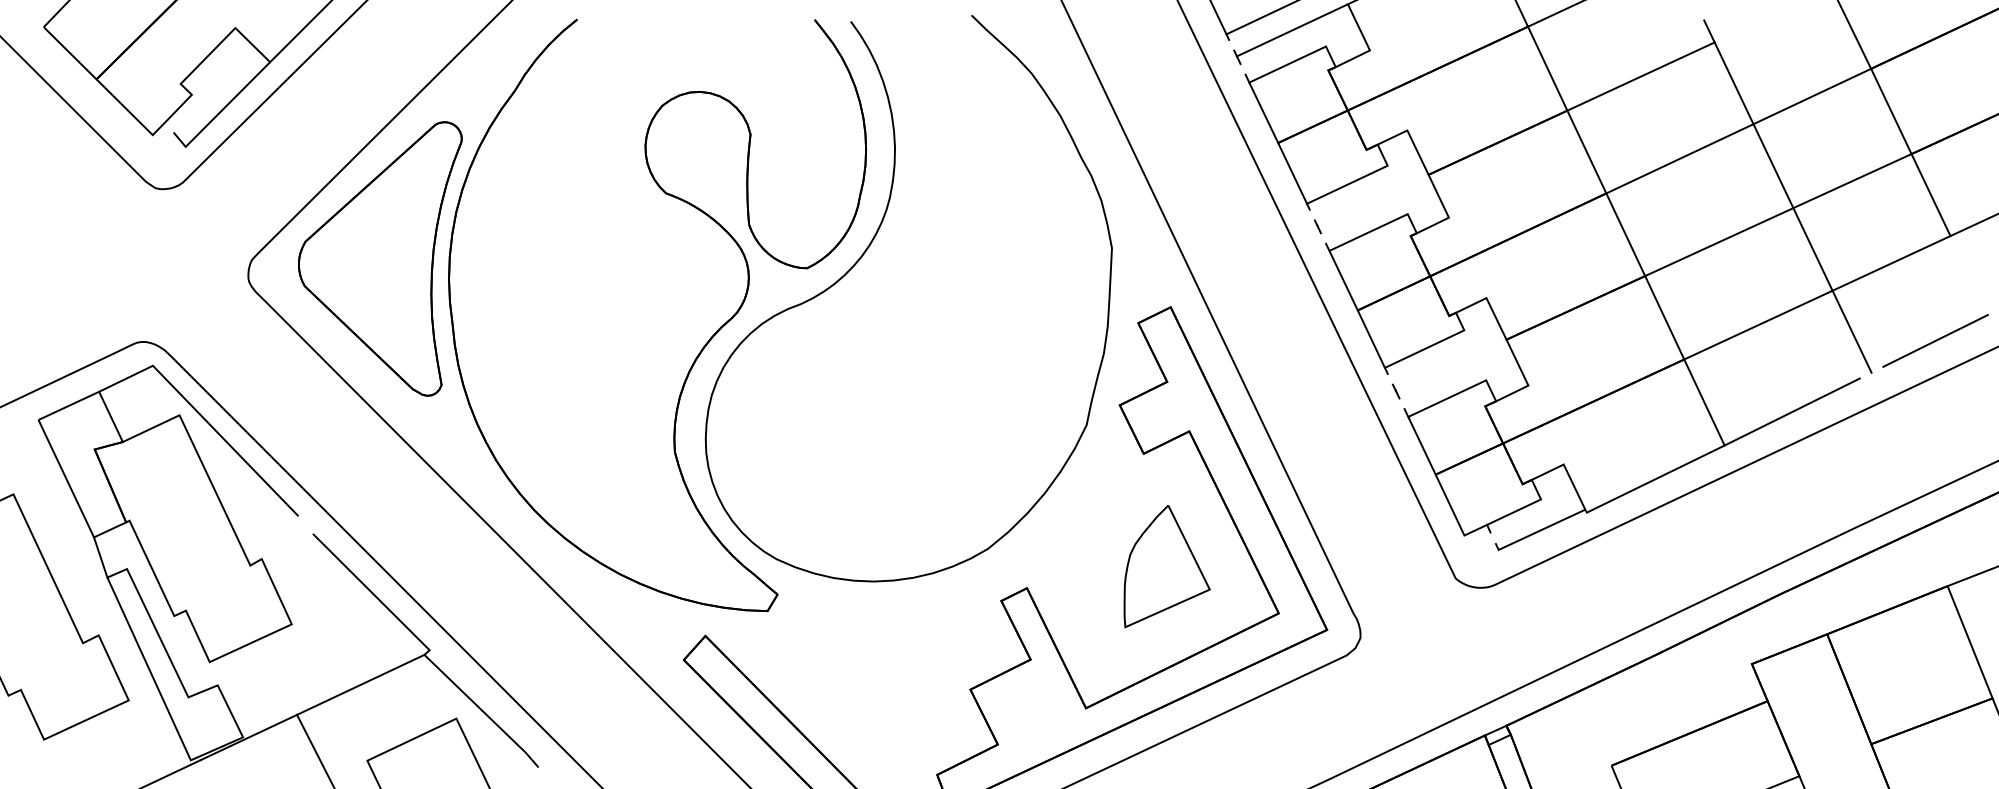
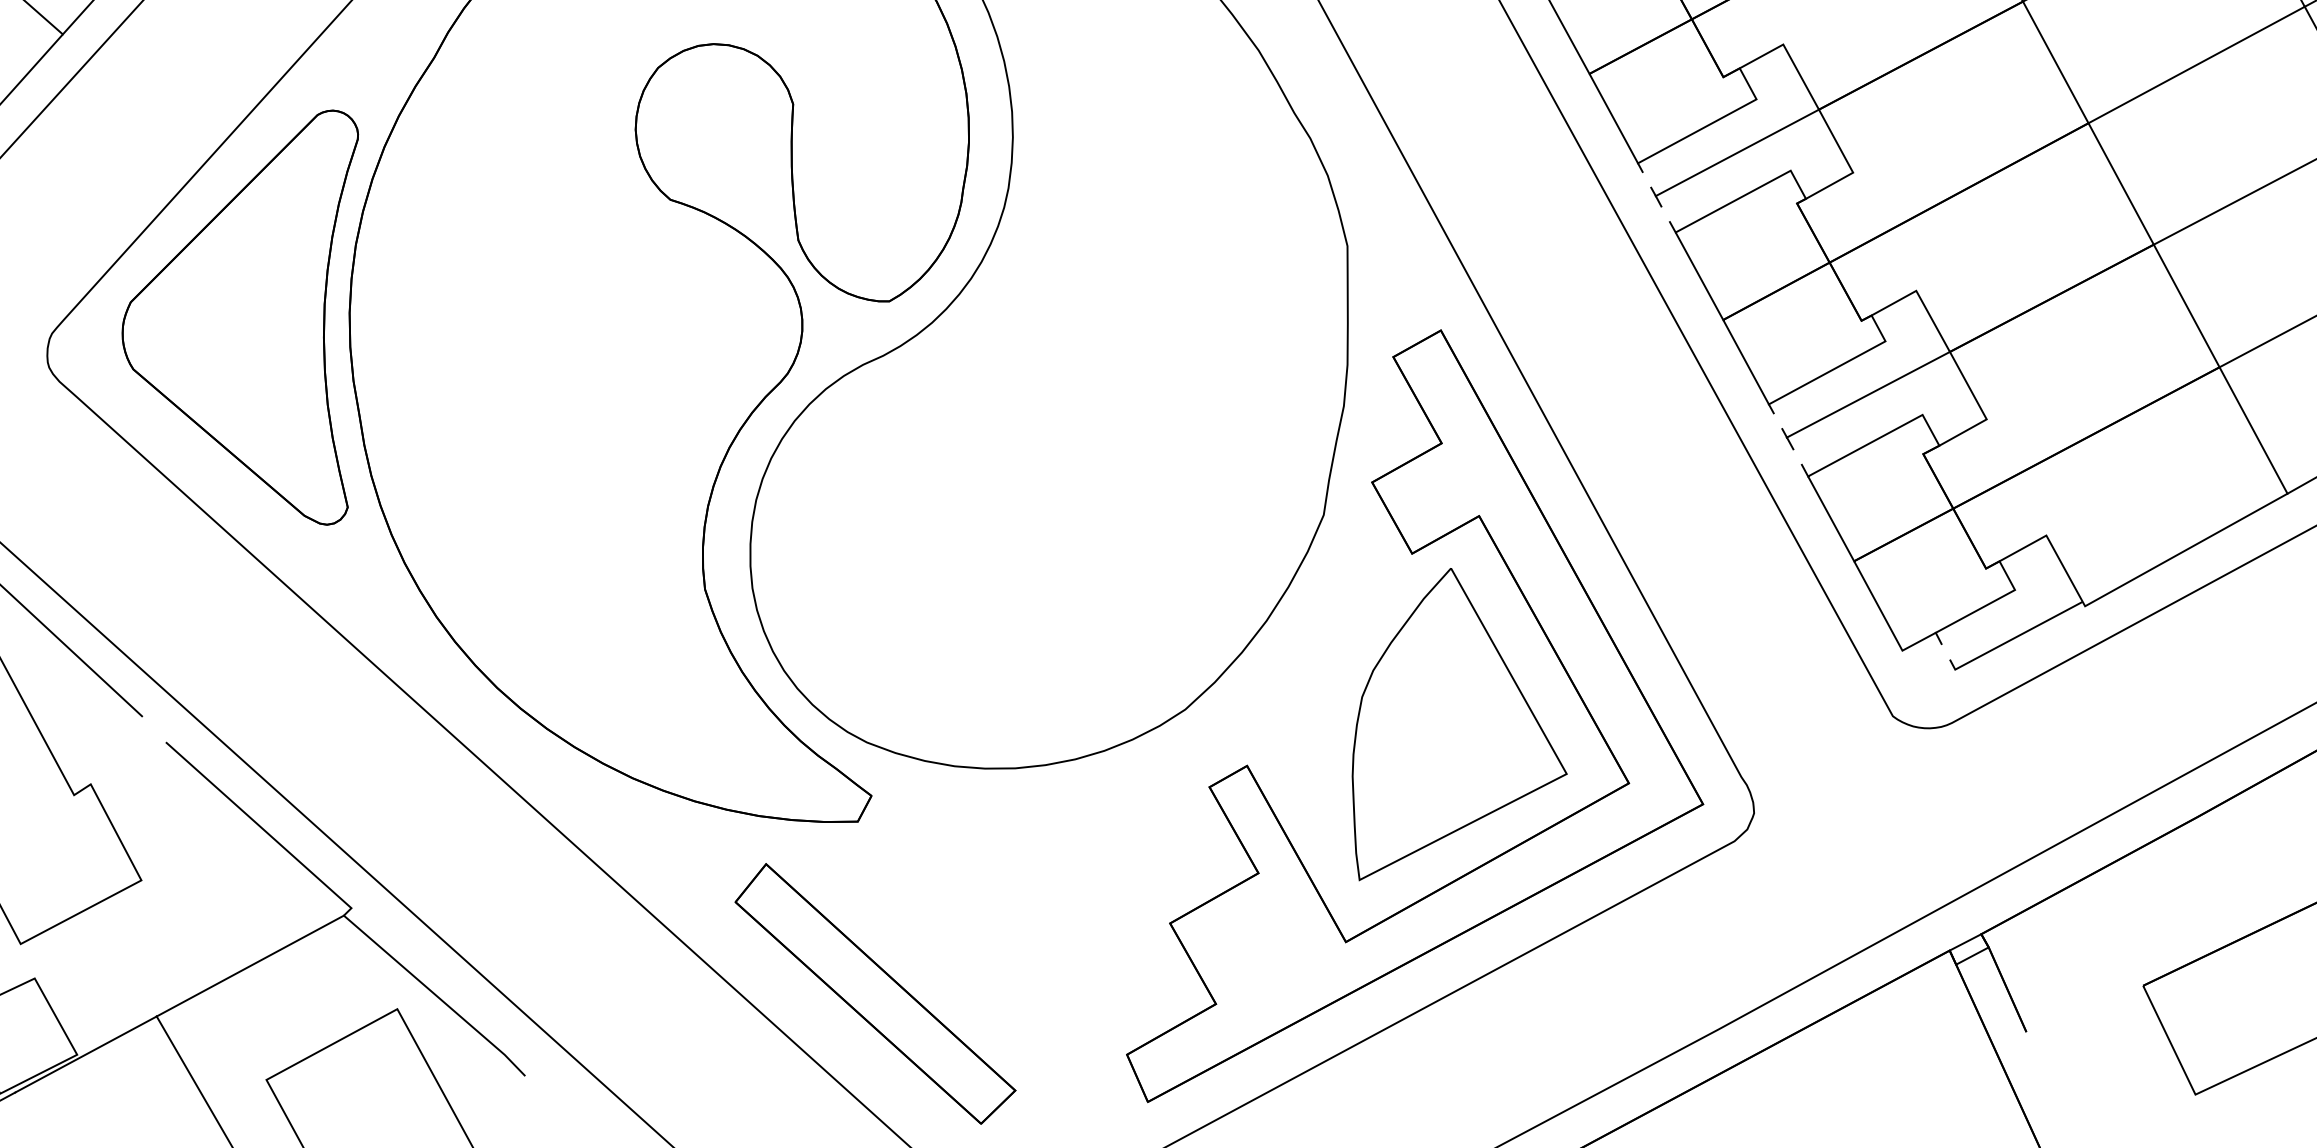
line: (1372, 200) -> (1736, 152), added
line: (1450, 364) -> (1867, 393), added
part: (1167, 566) -> (1457, 721), size x1.67

